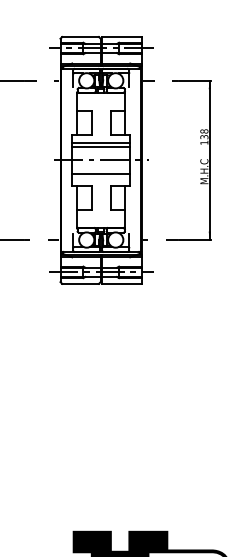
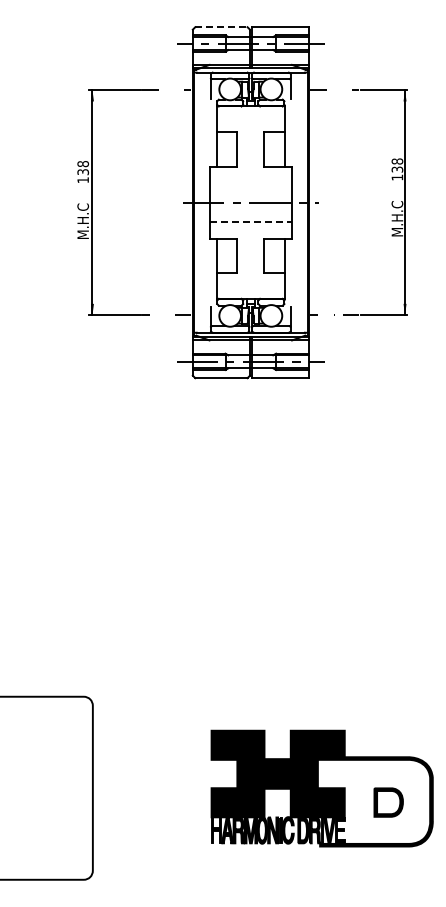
line: (80, 37) -> (221, 27), solid -> dashed
line: (101, 142) -> (250, 177), removed
line: (101, 147) -> (250, 184), removed
line: (101, 174) -> (251, 222), solid -> dashed

